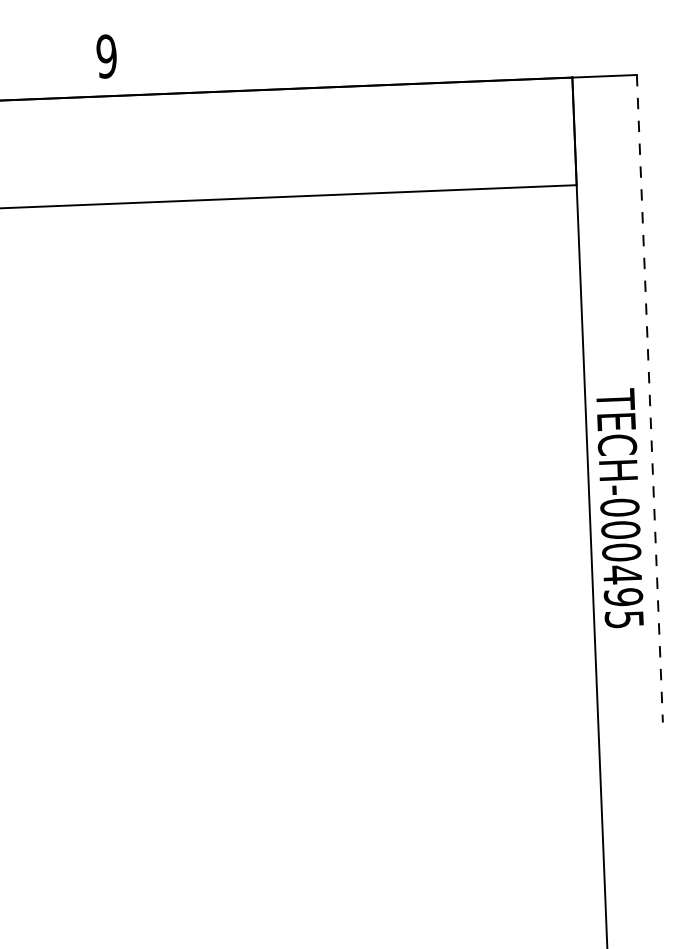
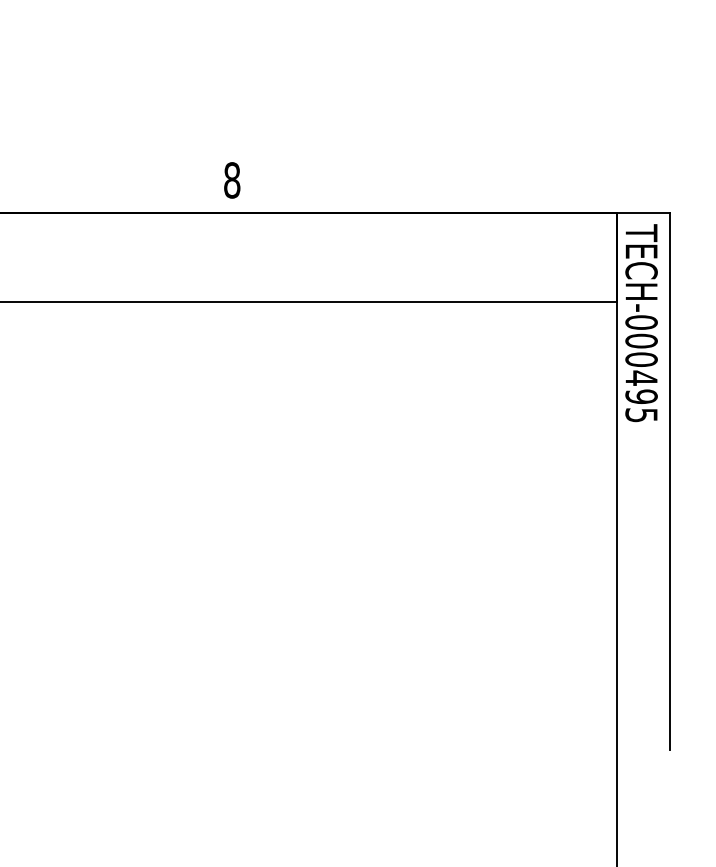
text: (107, 56) -> (232, 180), 9 -> 8
line: (649, 400) -> (669, 482), dashed -> solid
text: (619, 508) -> (641, 323), moved

